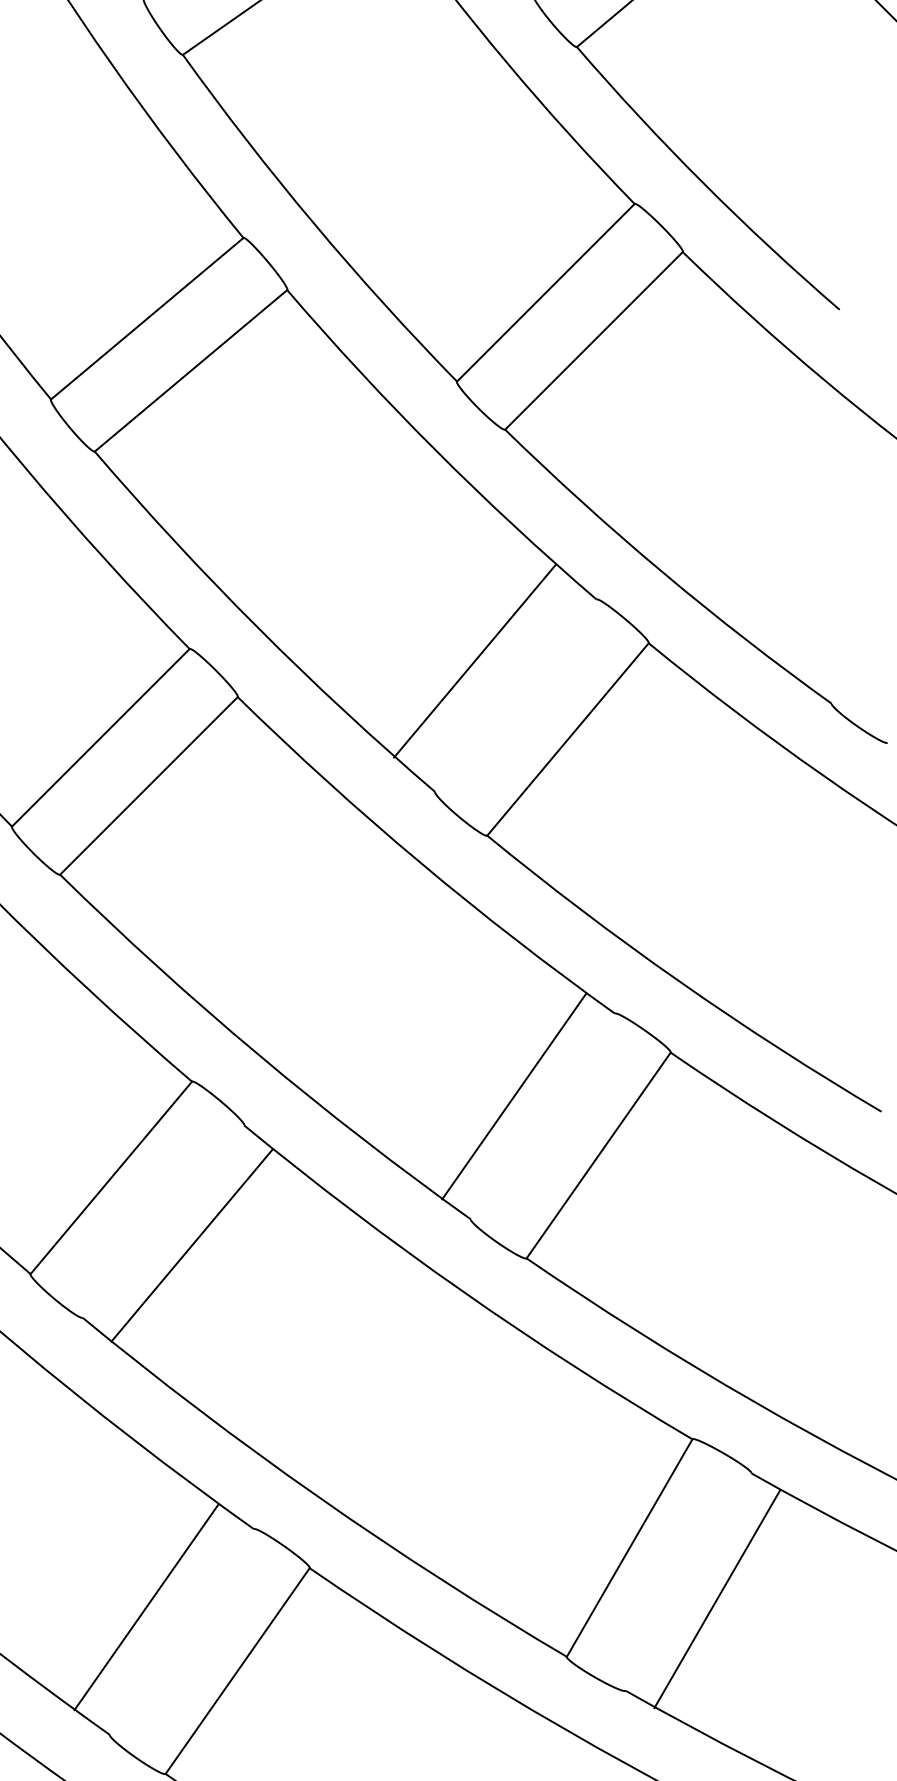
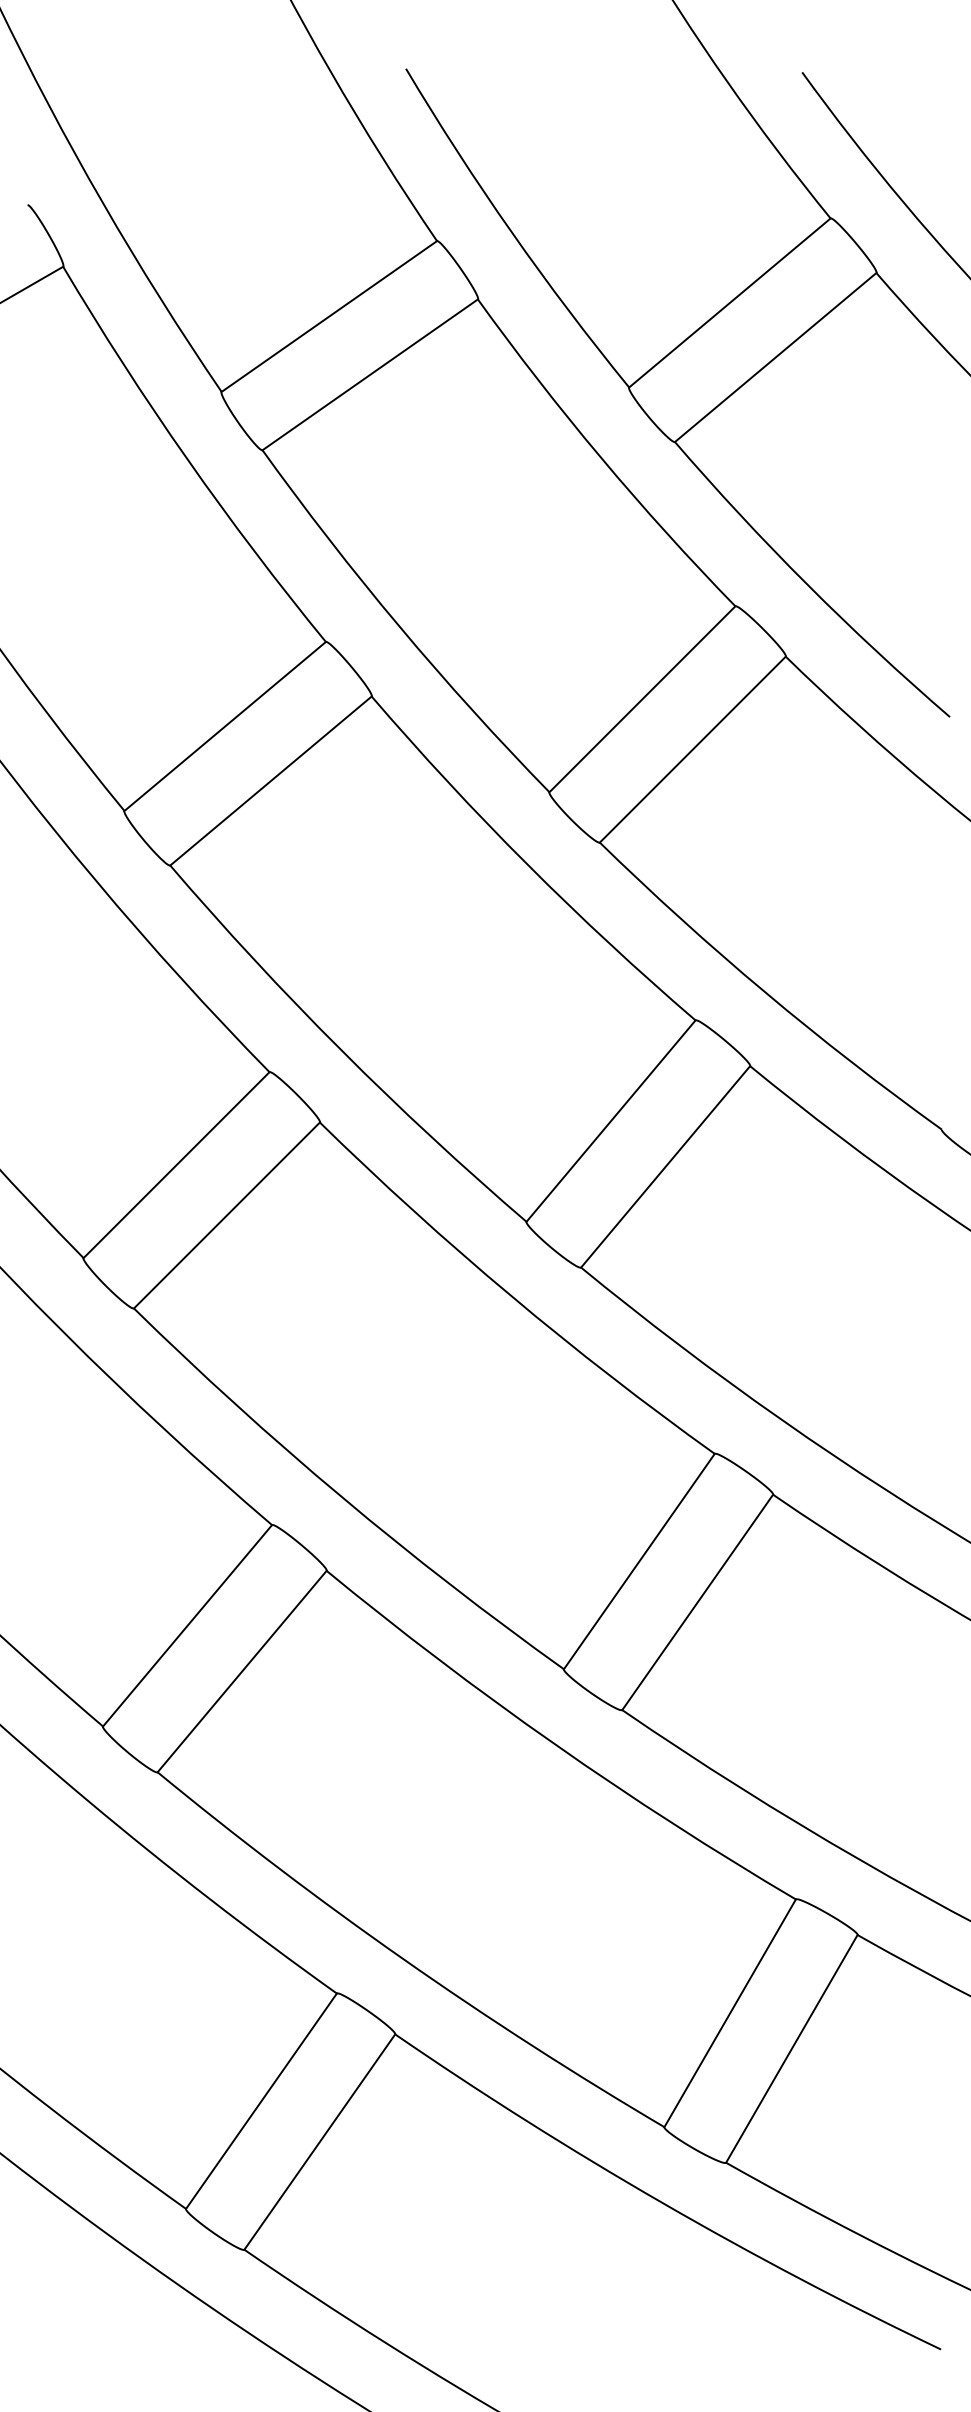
line: (474, 660) -> (610, 1120), moved
line: (513, 1096) -> (638, 1561), moved
line: (191, 1245) -> (241, 1671), moved
line: (716, 1598) -> (791, 2048), moved
line: (146, 1606) -> (261, 2100), moved

